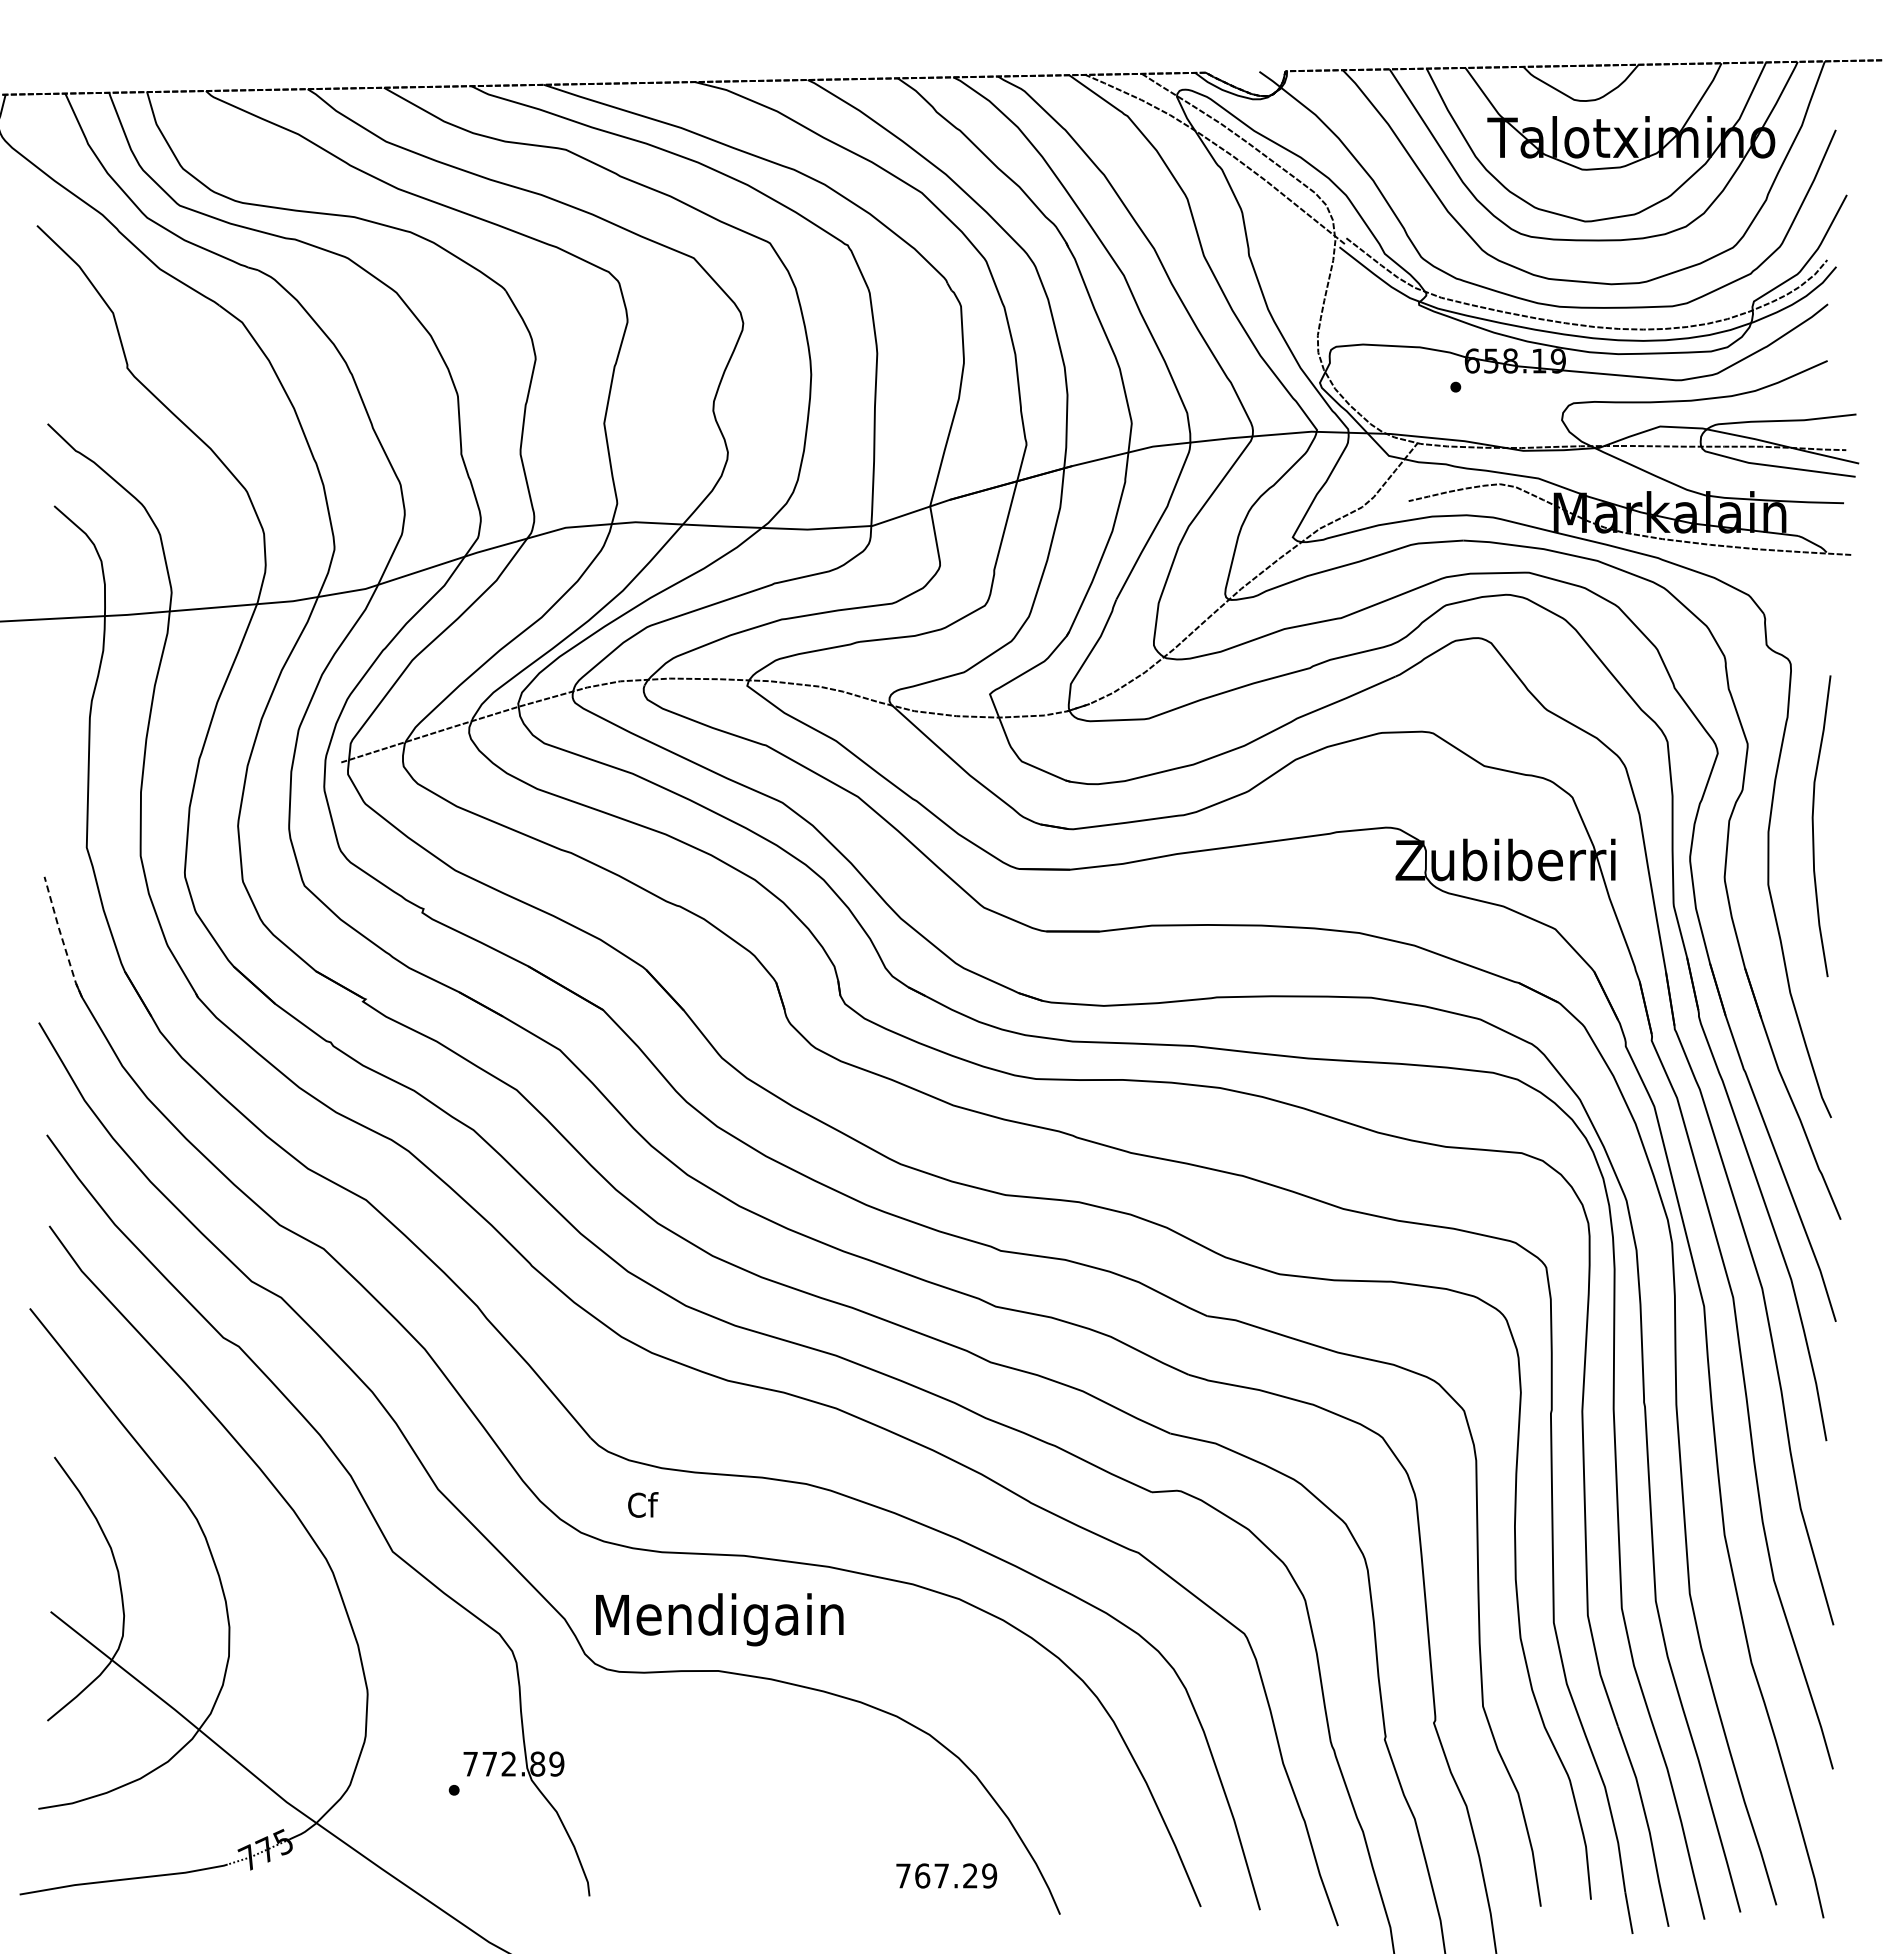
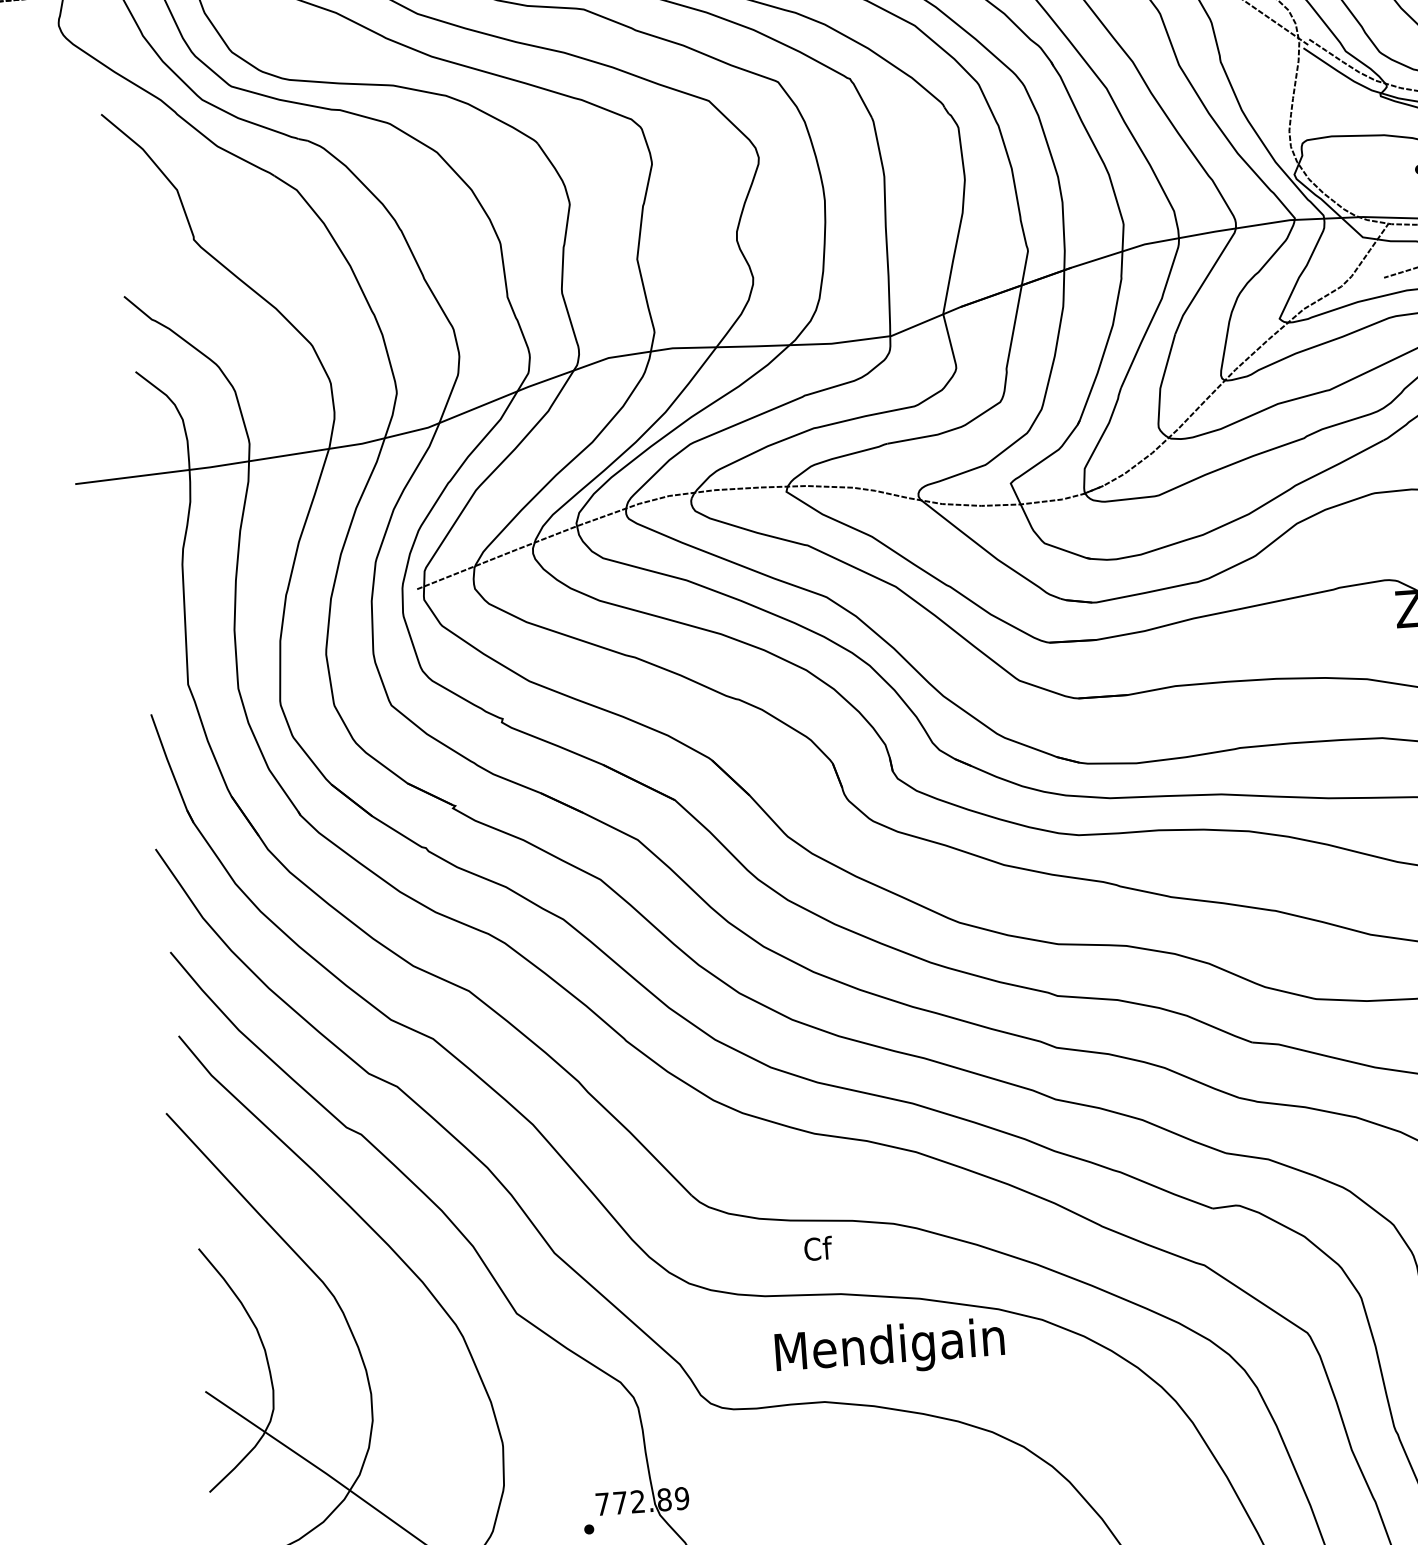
line: (61, 937) -> (170, 769), dashed -> solid
text: (643, 1504) -> (818, 1248), moved
text: (719, 1619) -> (889, 1348), moved

